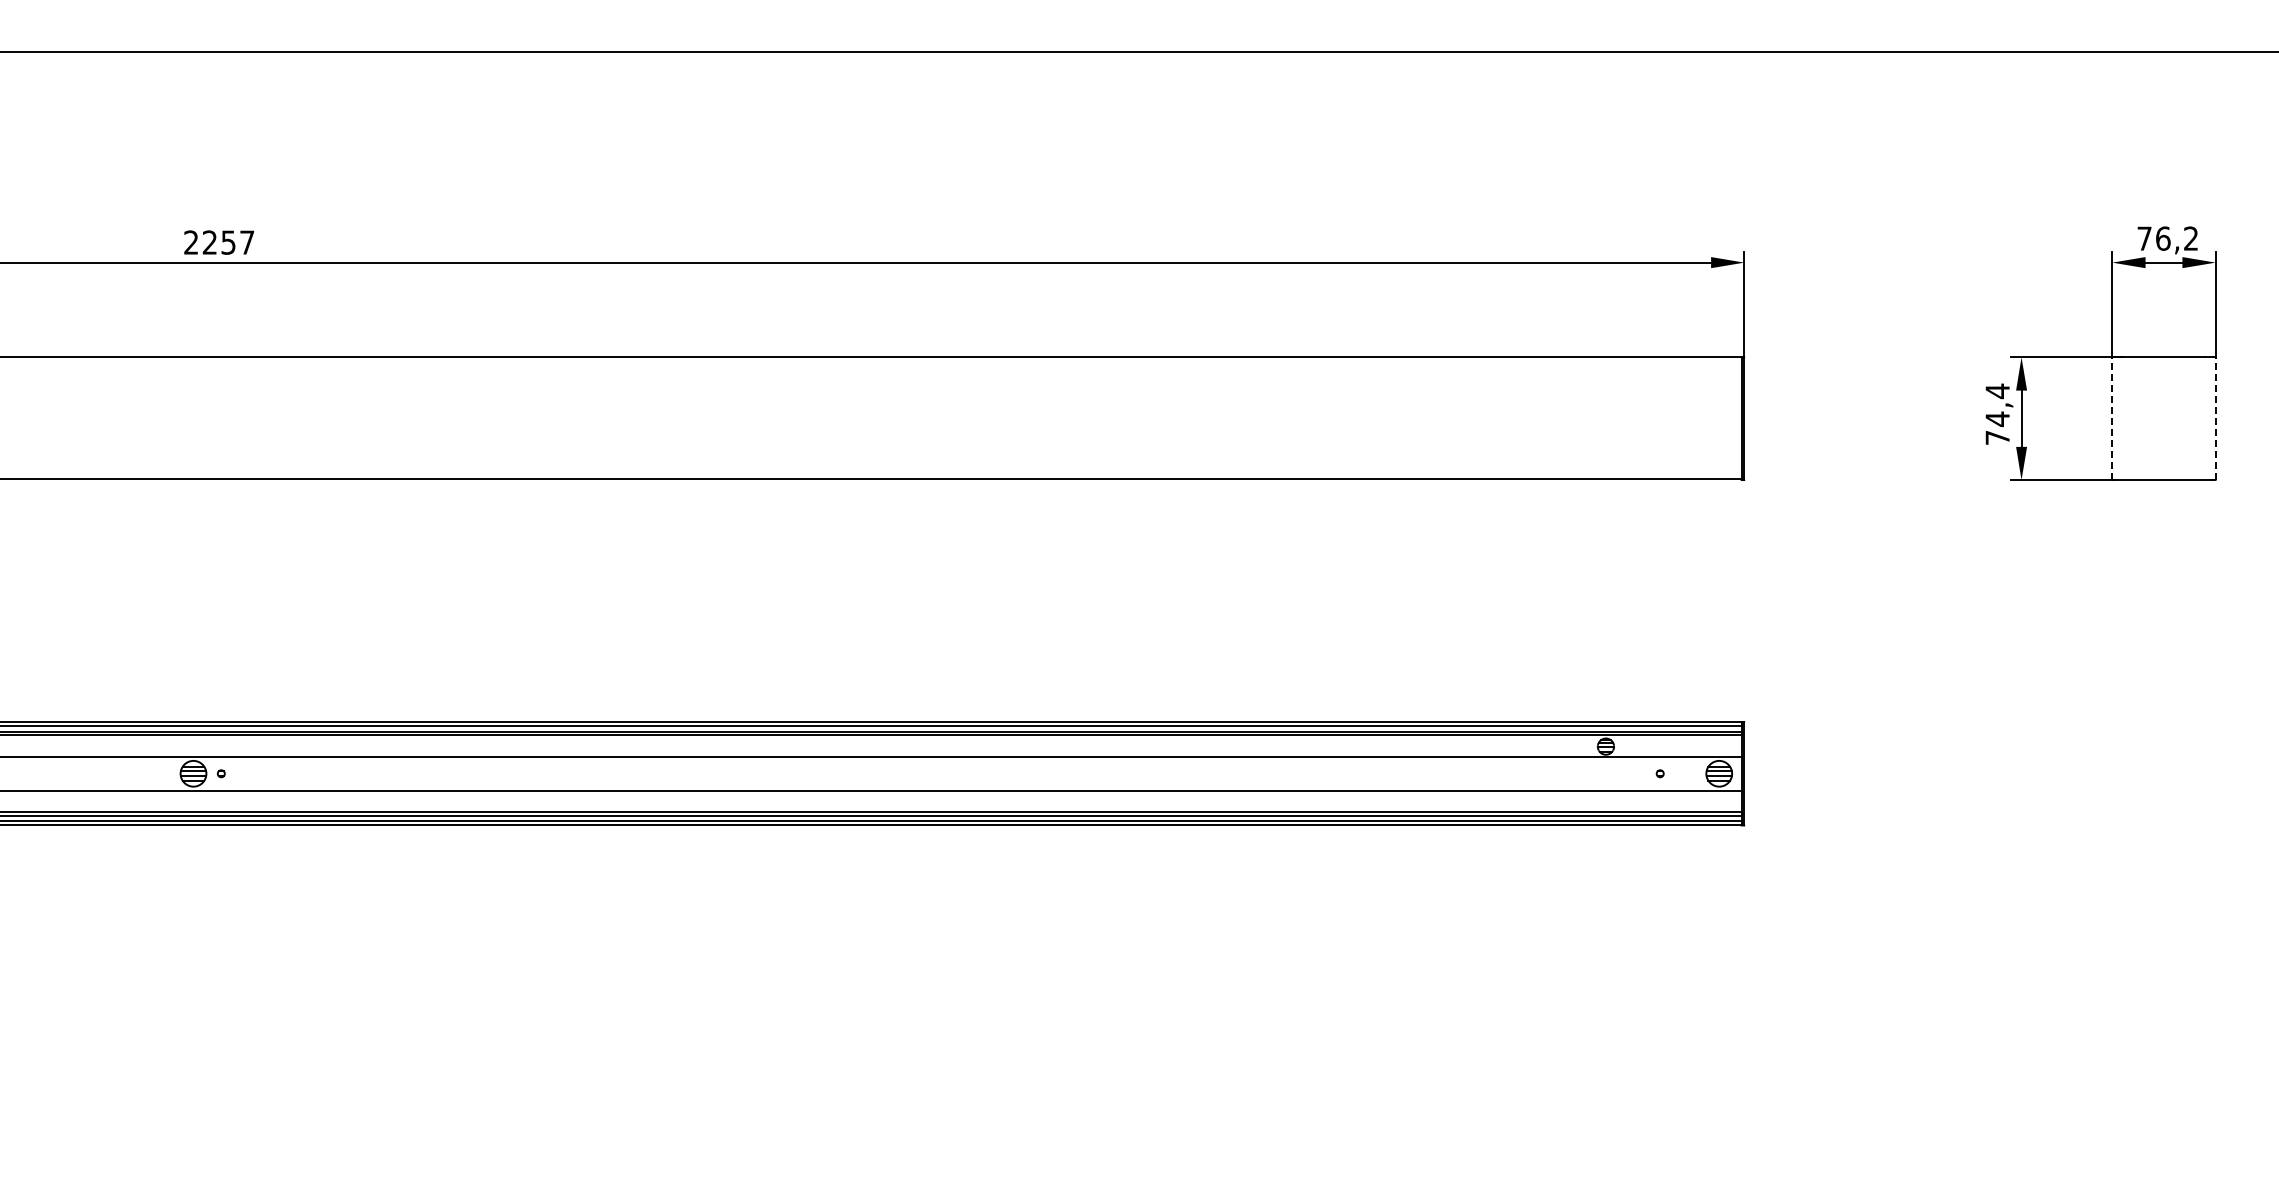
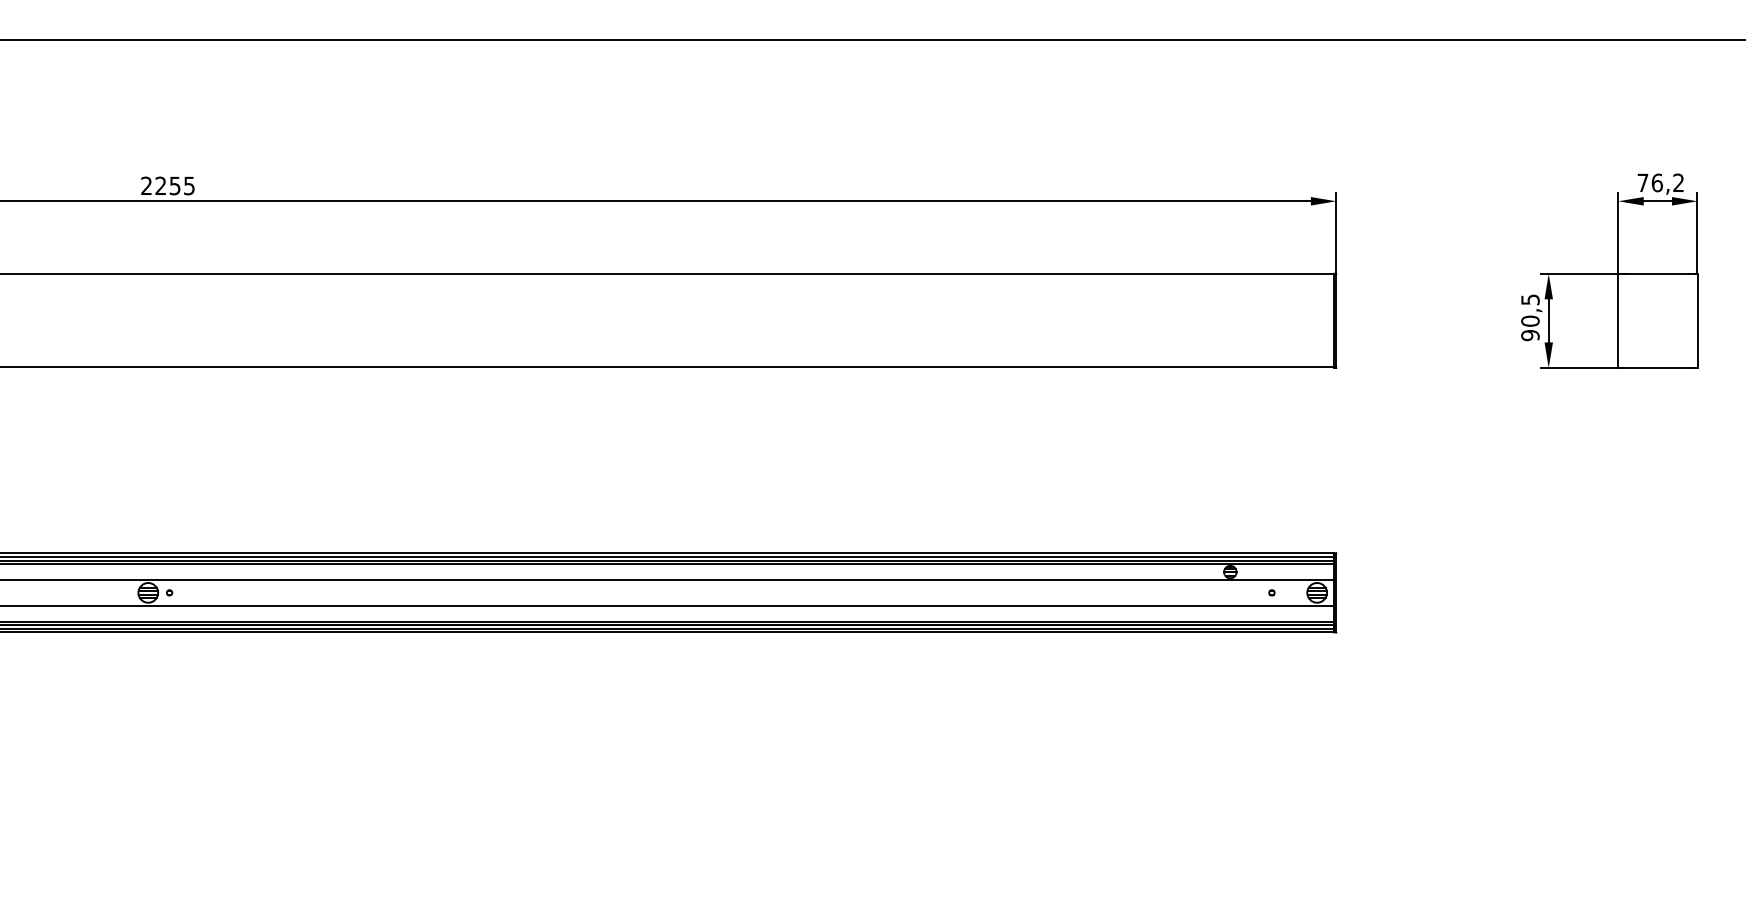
text: (247, 242) -> (189, 185), 2257 -> 2255
text: (1997, 414) -> (1530, 317), 74,4 -> 90,5
line: (2112, 418) -> (1618, 320), dashed -> solid
line: (2215, 418) -> (1697, 320), dashed -> solid

